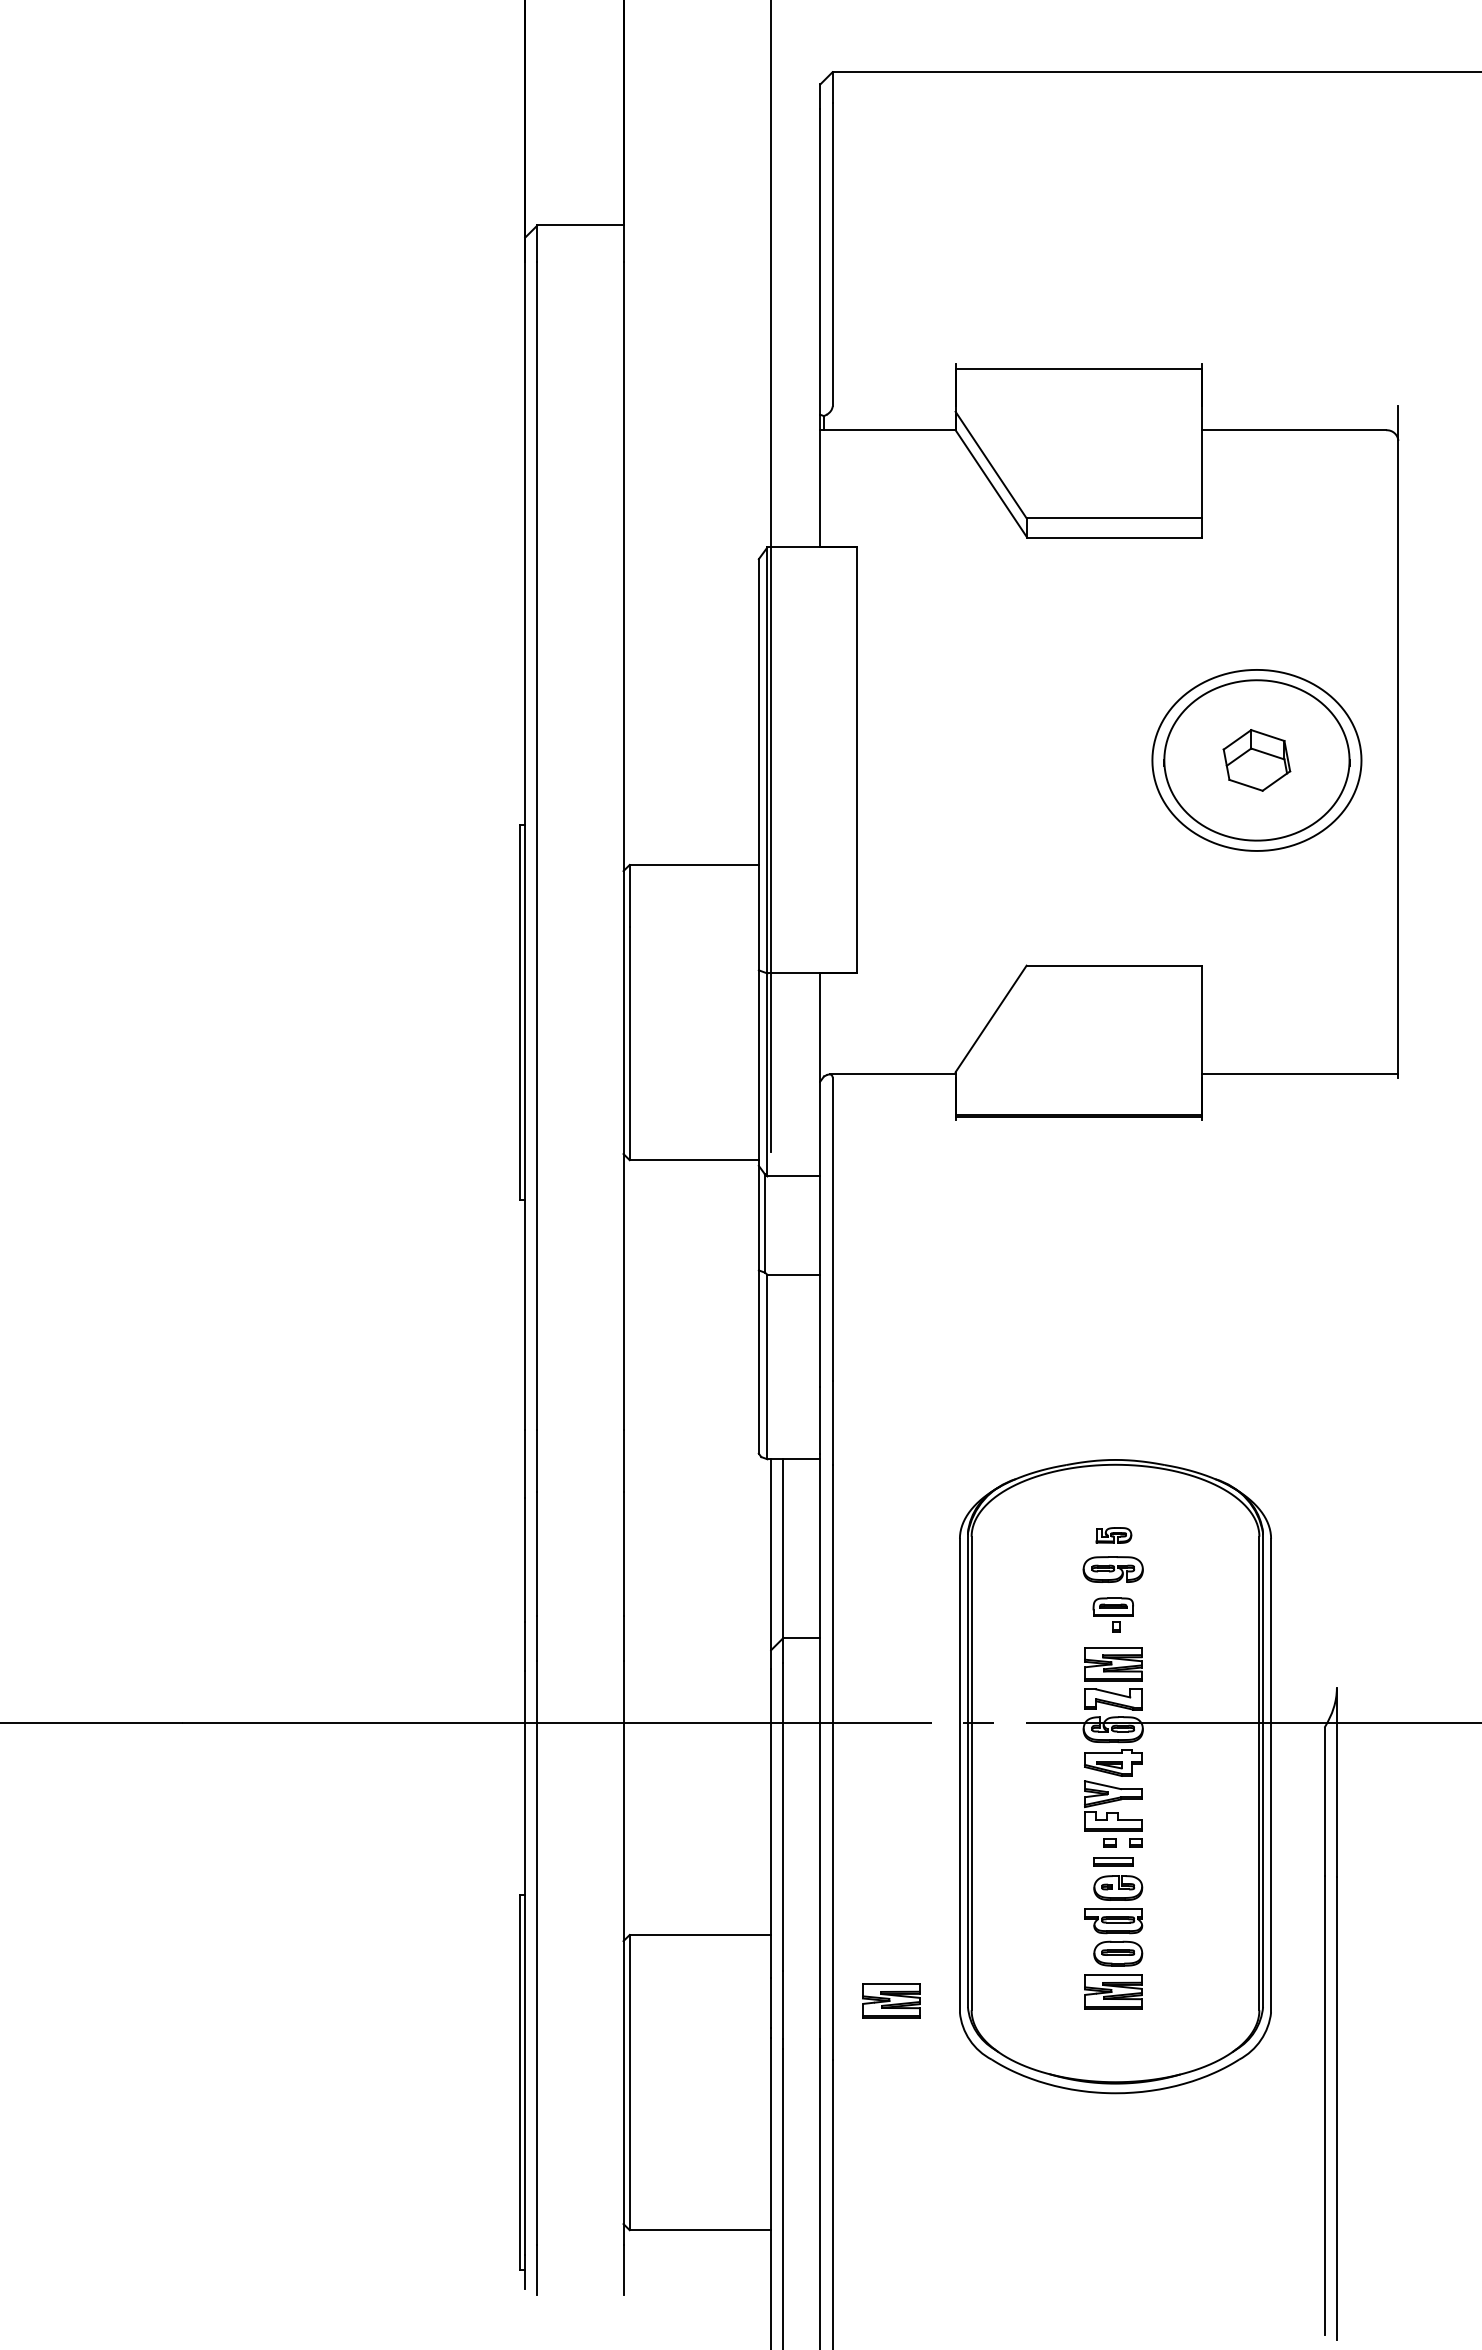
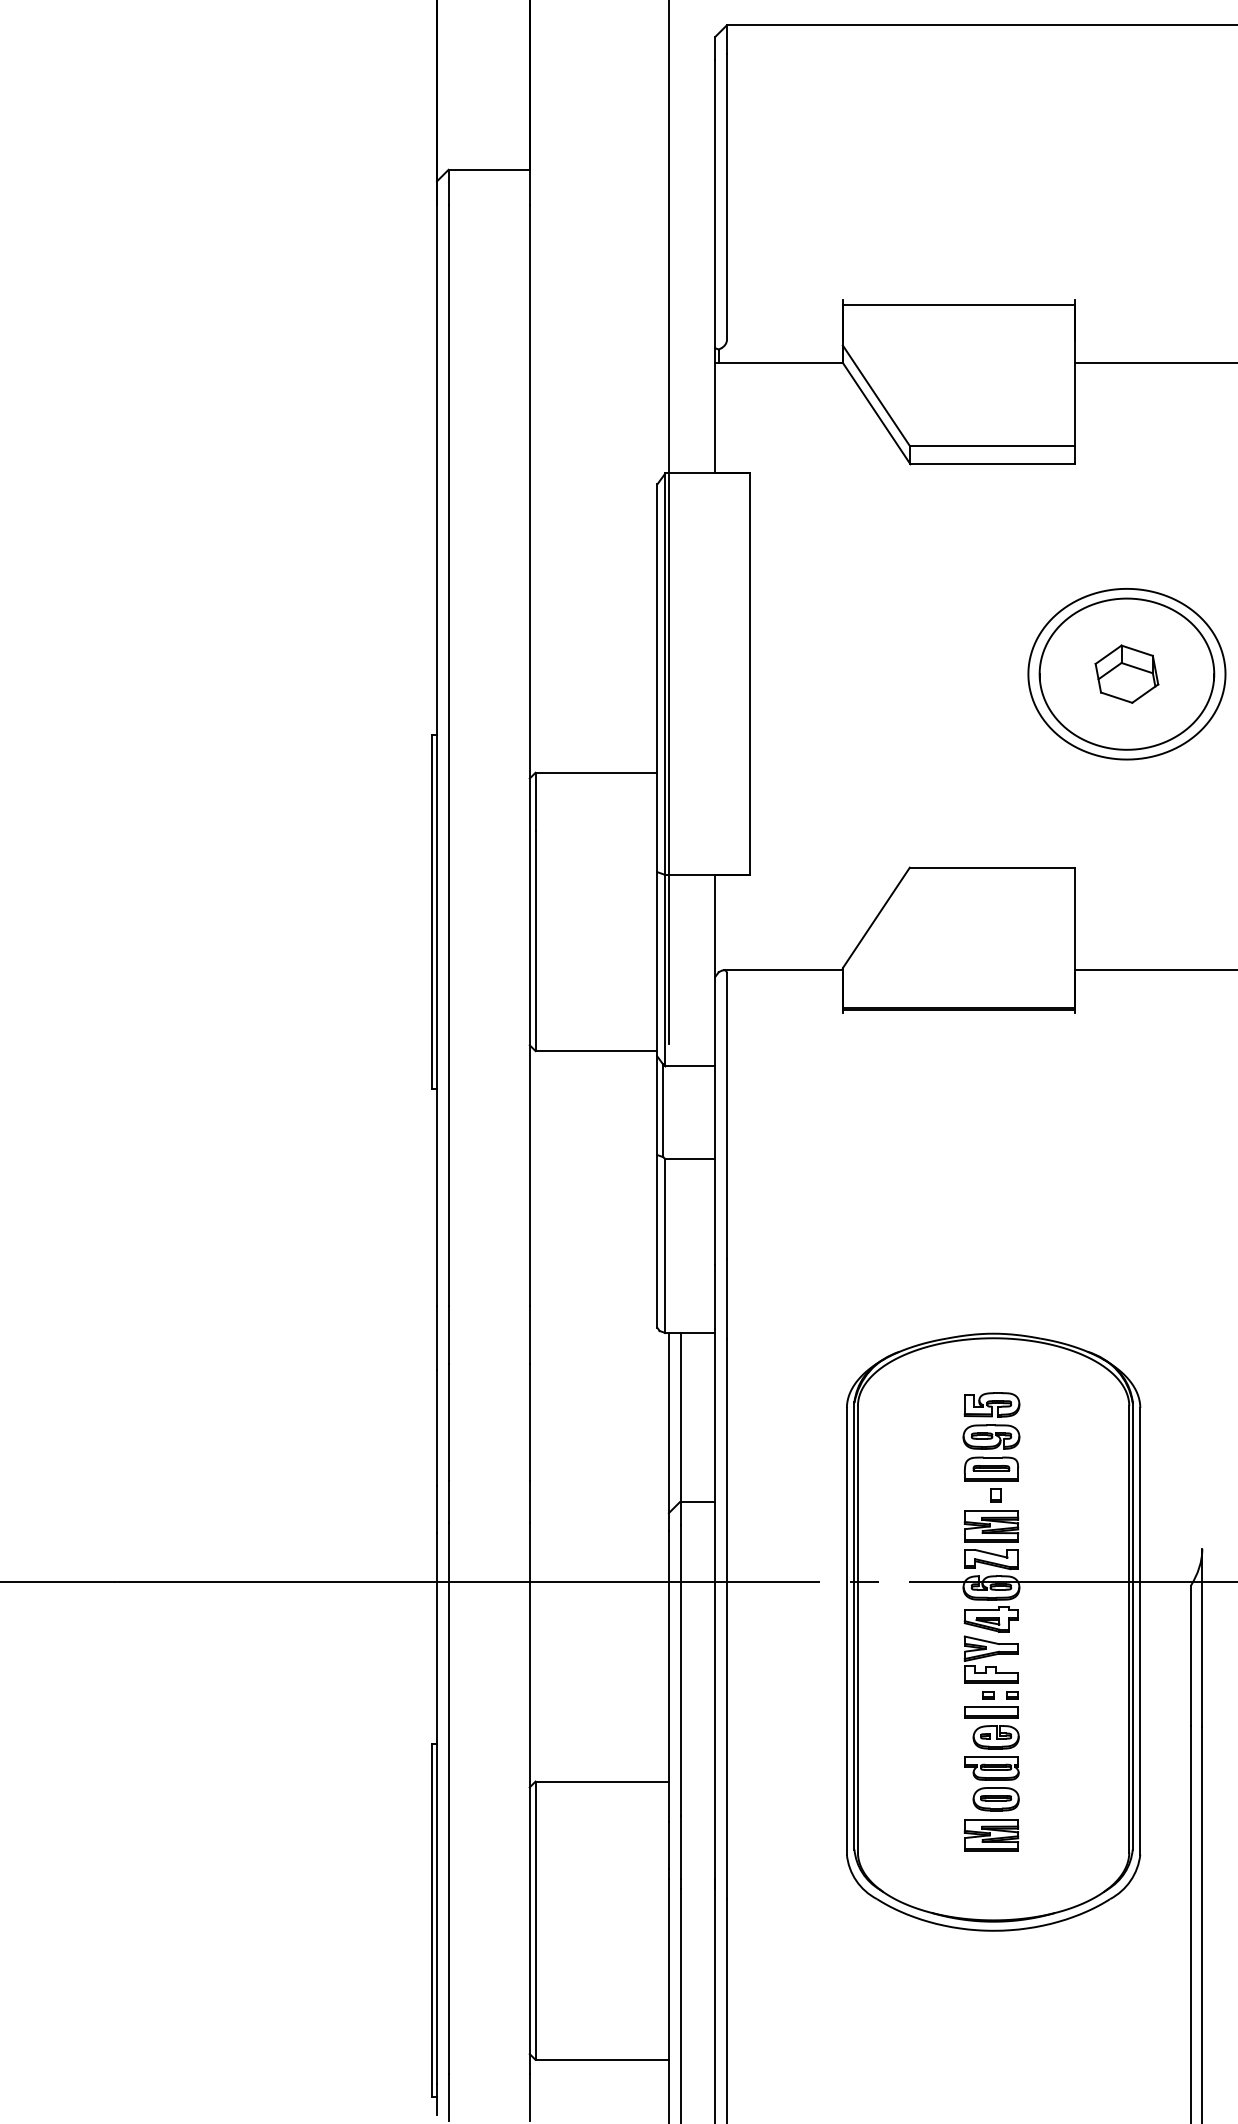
part: (1113, 1535) -> (991, 1404), size x1.67
part: (1113, 1614) -> (991, 1479), size x1.43
part: (1113, 1861) -> (991, 1712), size x1.43
part: (891, 2000) -> (782, 1843), removed

